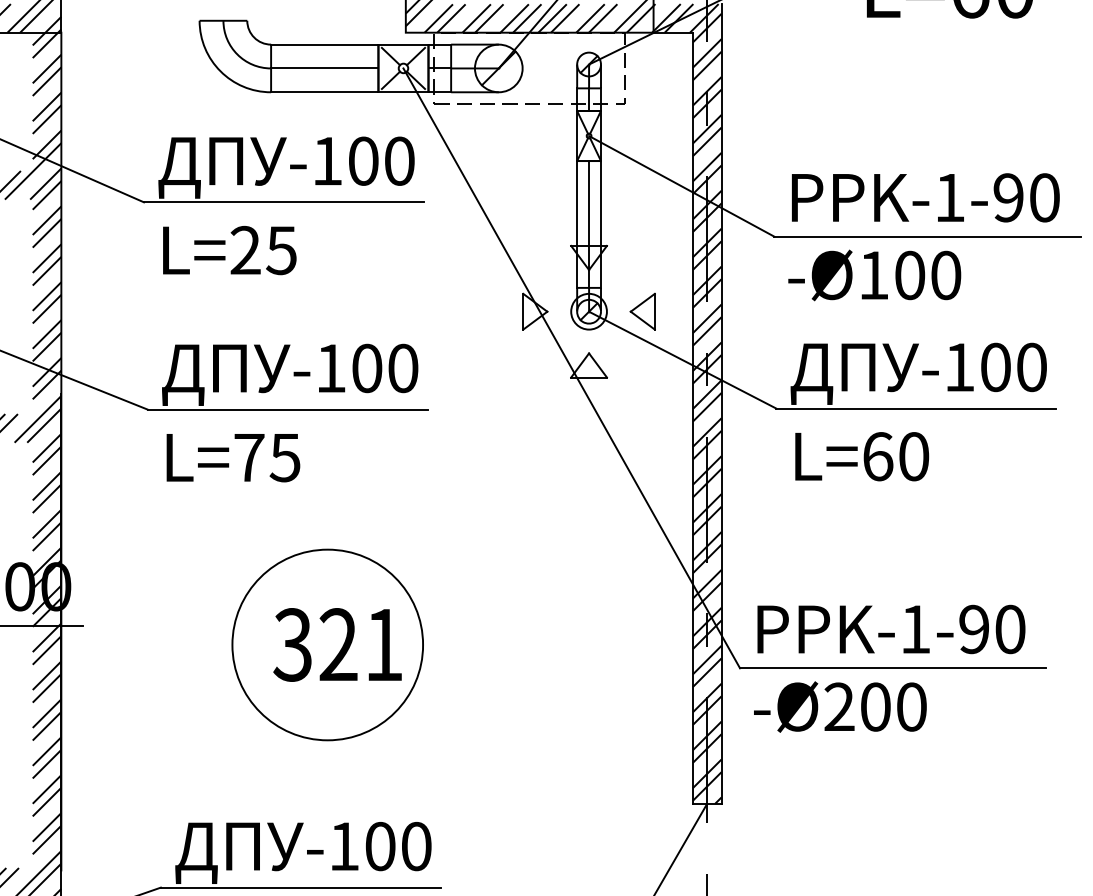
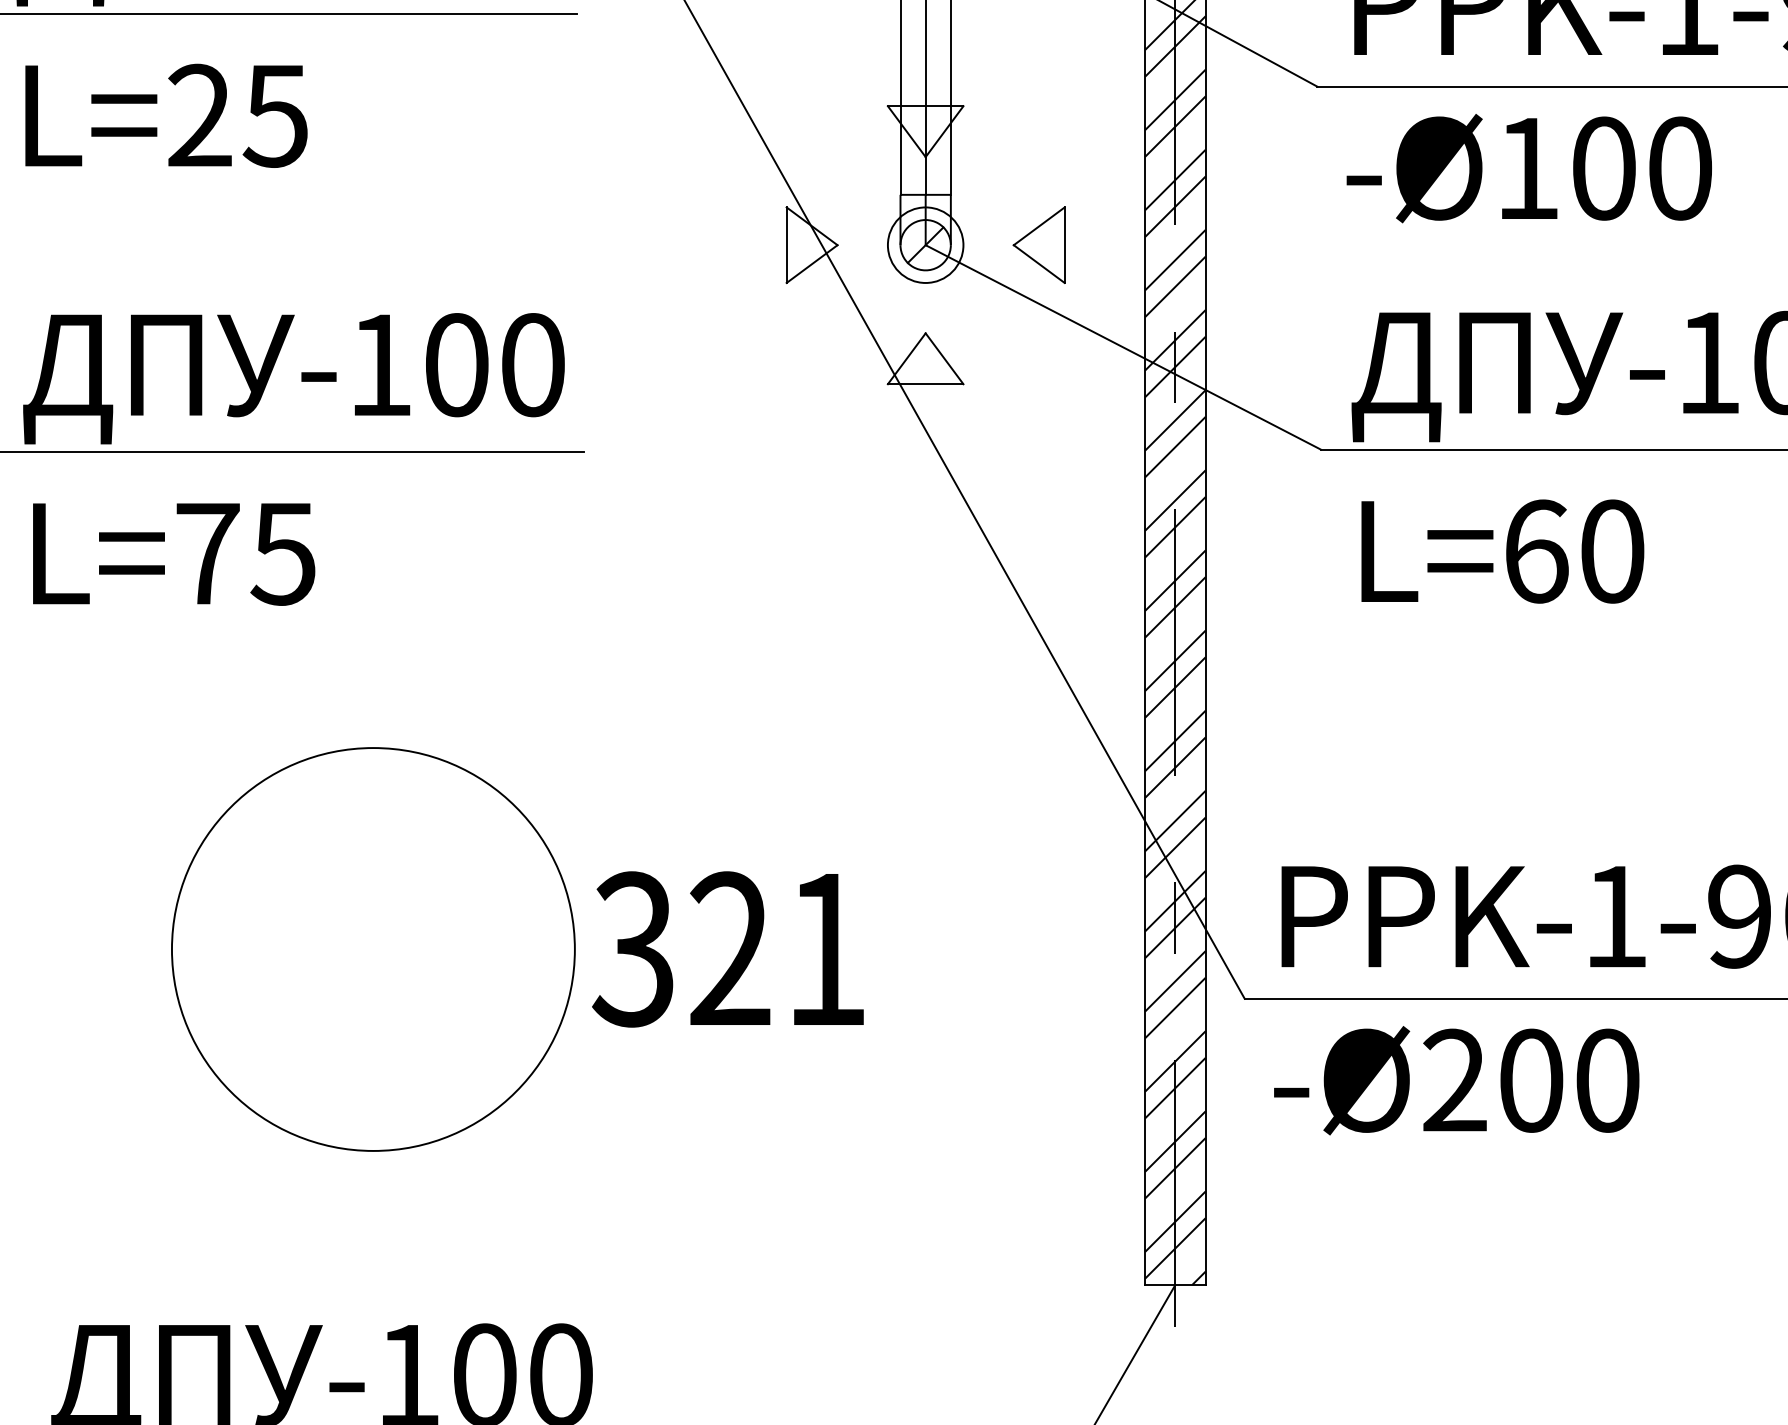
text: (337, 644) -> (727, 948), moved

